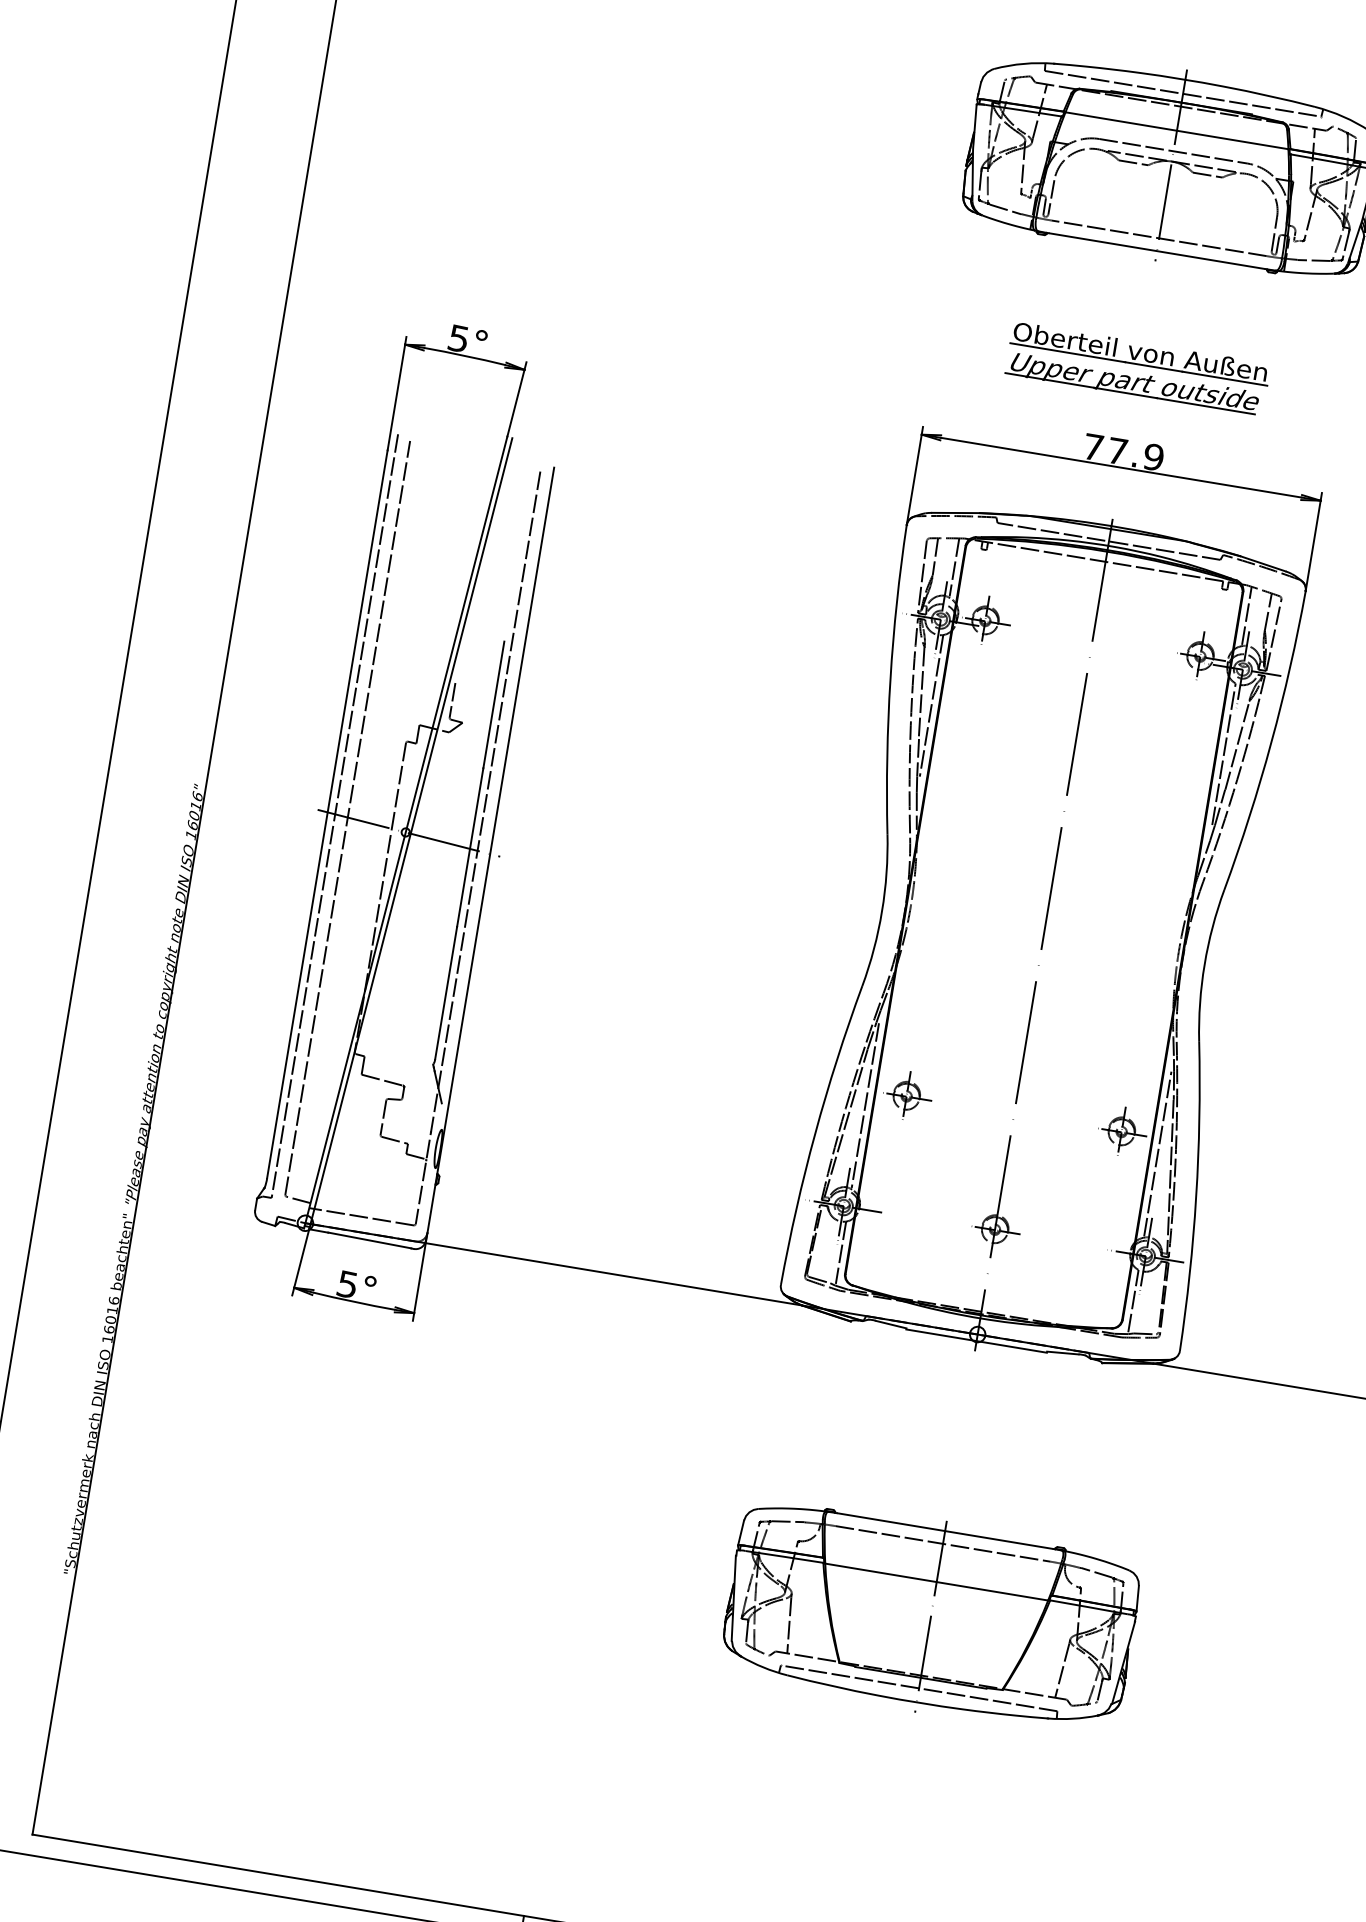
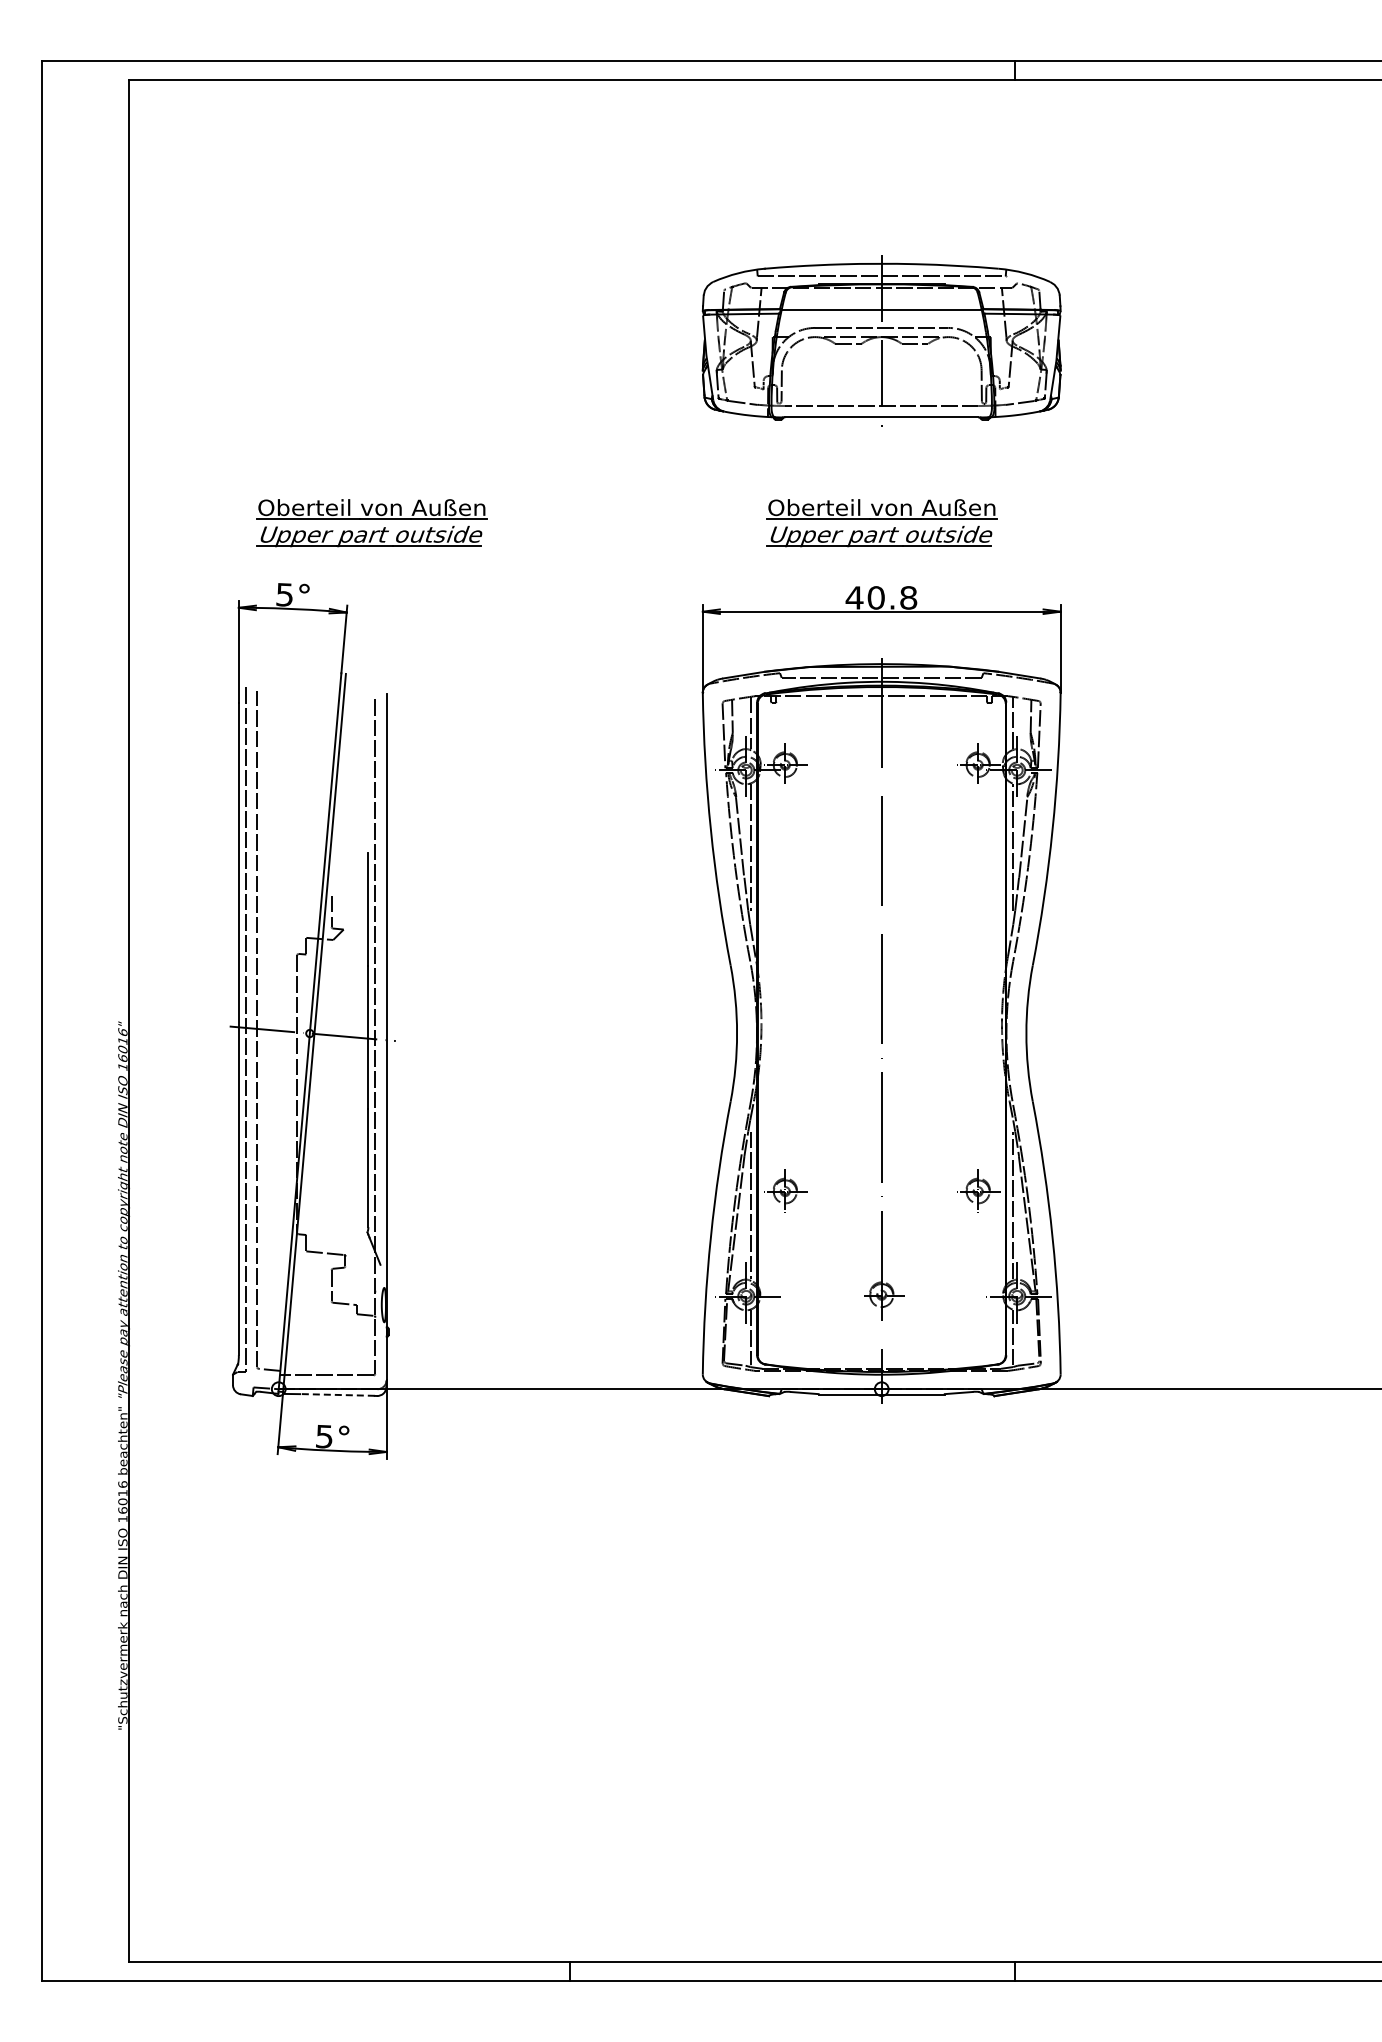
part: (568, 275) -> (371, 523), added
text: (1123, 451) -> (881, 597), 77.9 -> 40.8
line: (368, 1239) -> (336, 1394), solid -> dashed
part: (930, 1615) -> (881, 1641), removed

